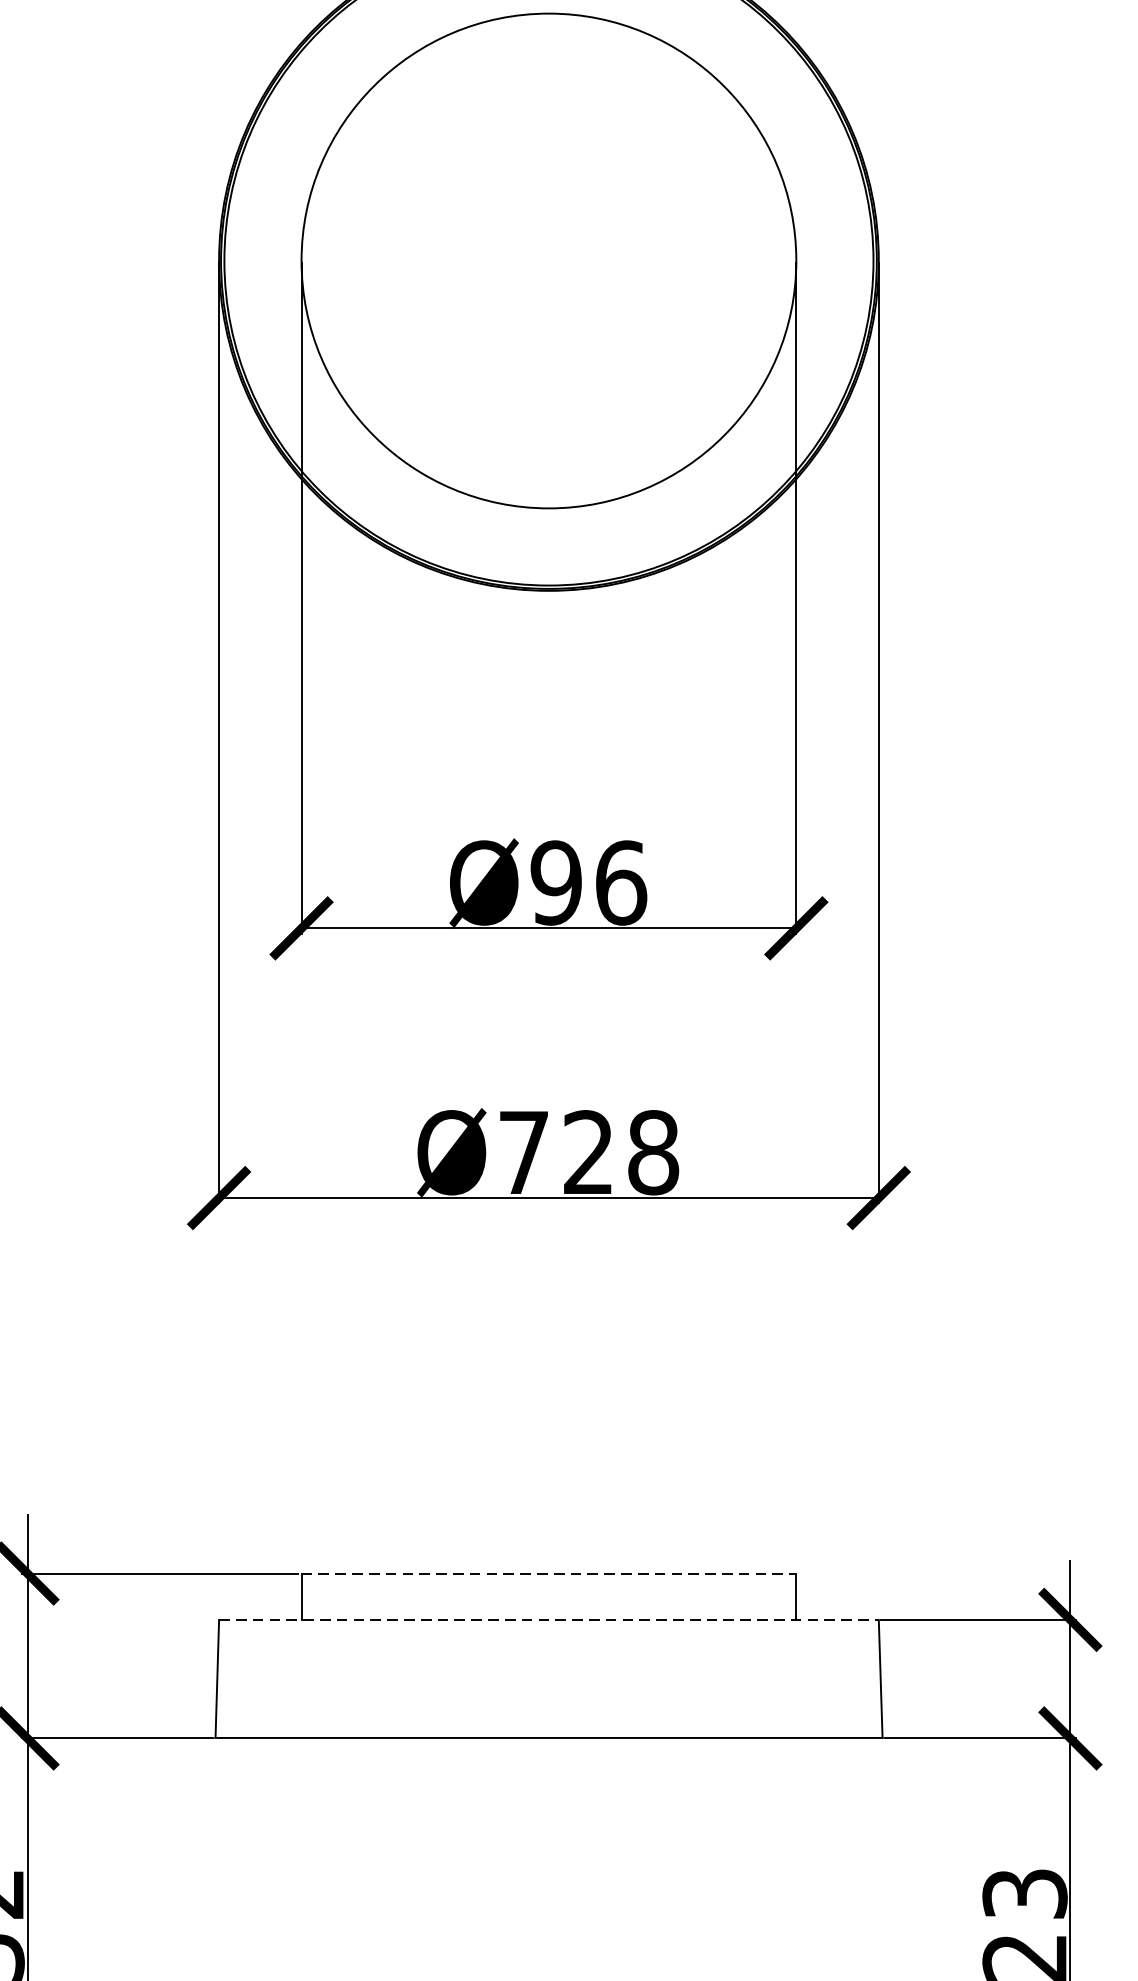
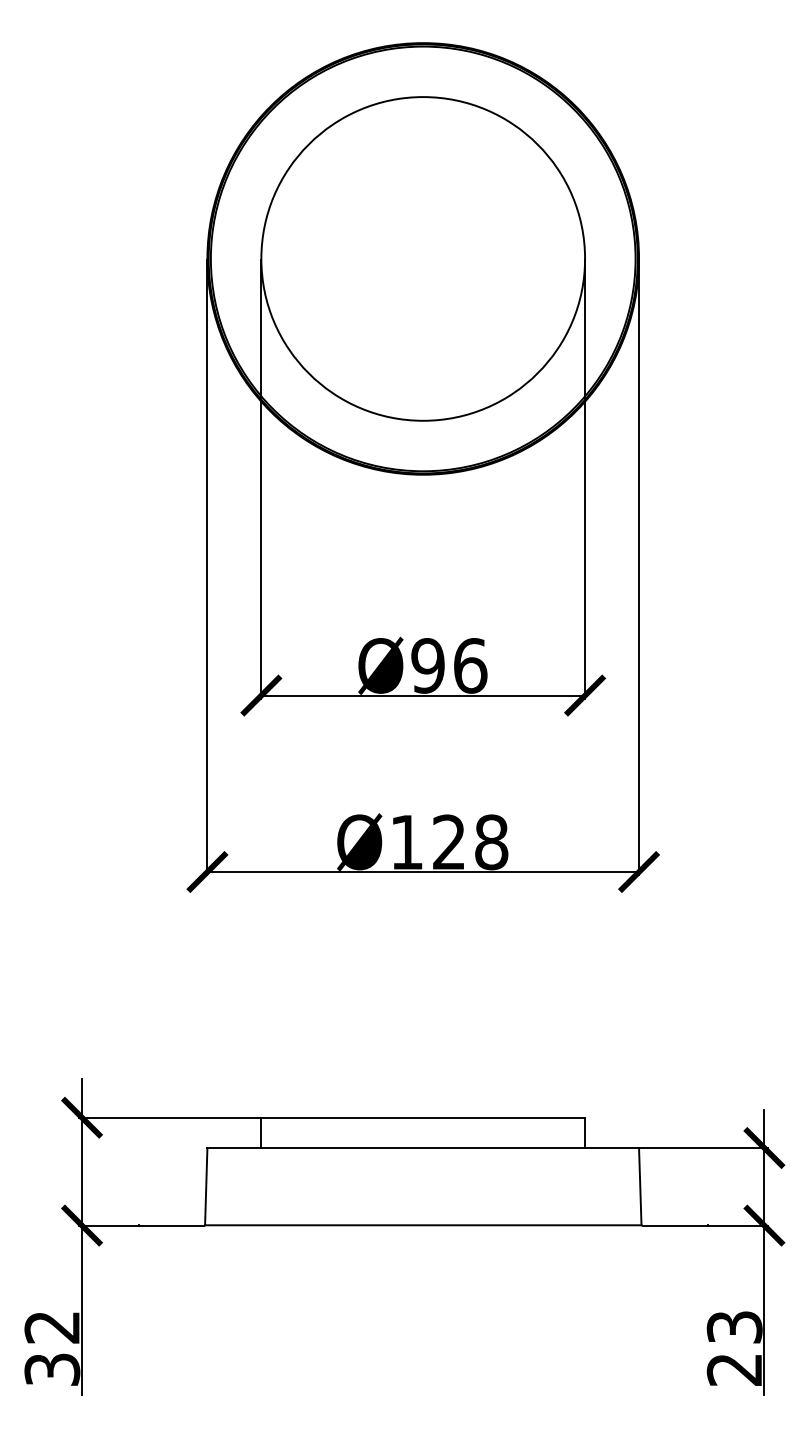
text: (523, 1152) -> (406, 842), Ø728 -> Ø128
line: (549, 1573) -> (423, 1117), dashed -> solid
line: (549, 1620) -> (423, 1148), dashed -> solid

